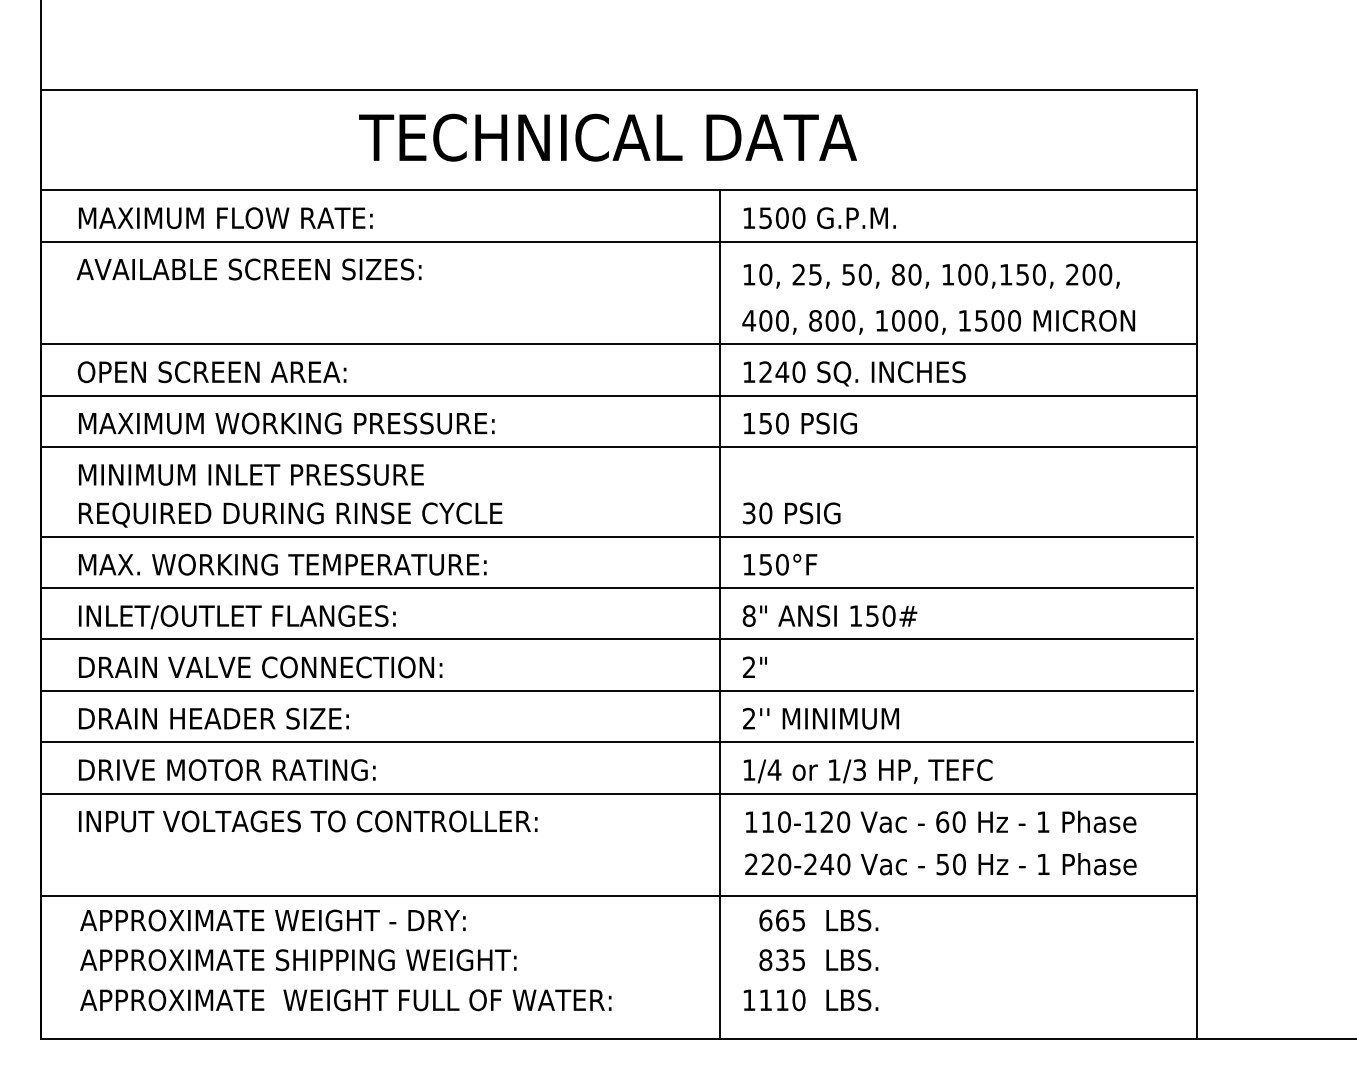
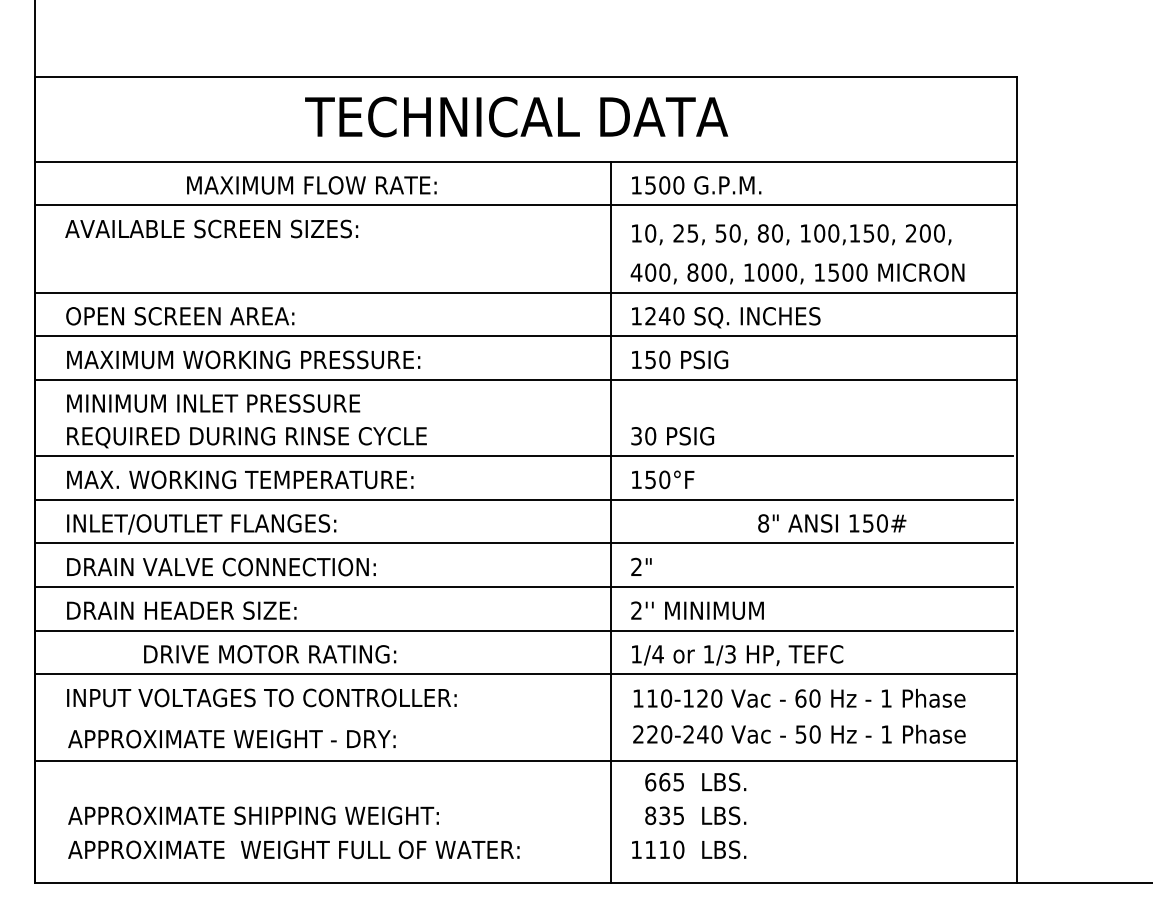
text: (225, 218) -> (311, 185), moved
text: (830, 616) -> (832, 523), moved
text: (227, 770) -> (270, 654), moved
text: (272, 919) -> (231, 738), moved

